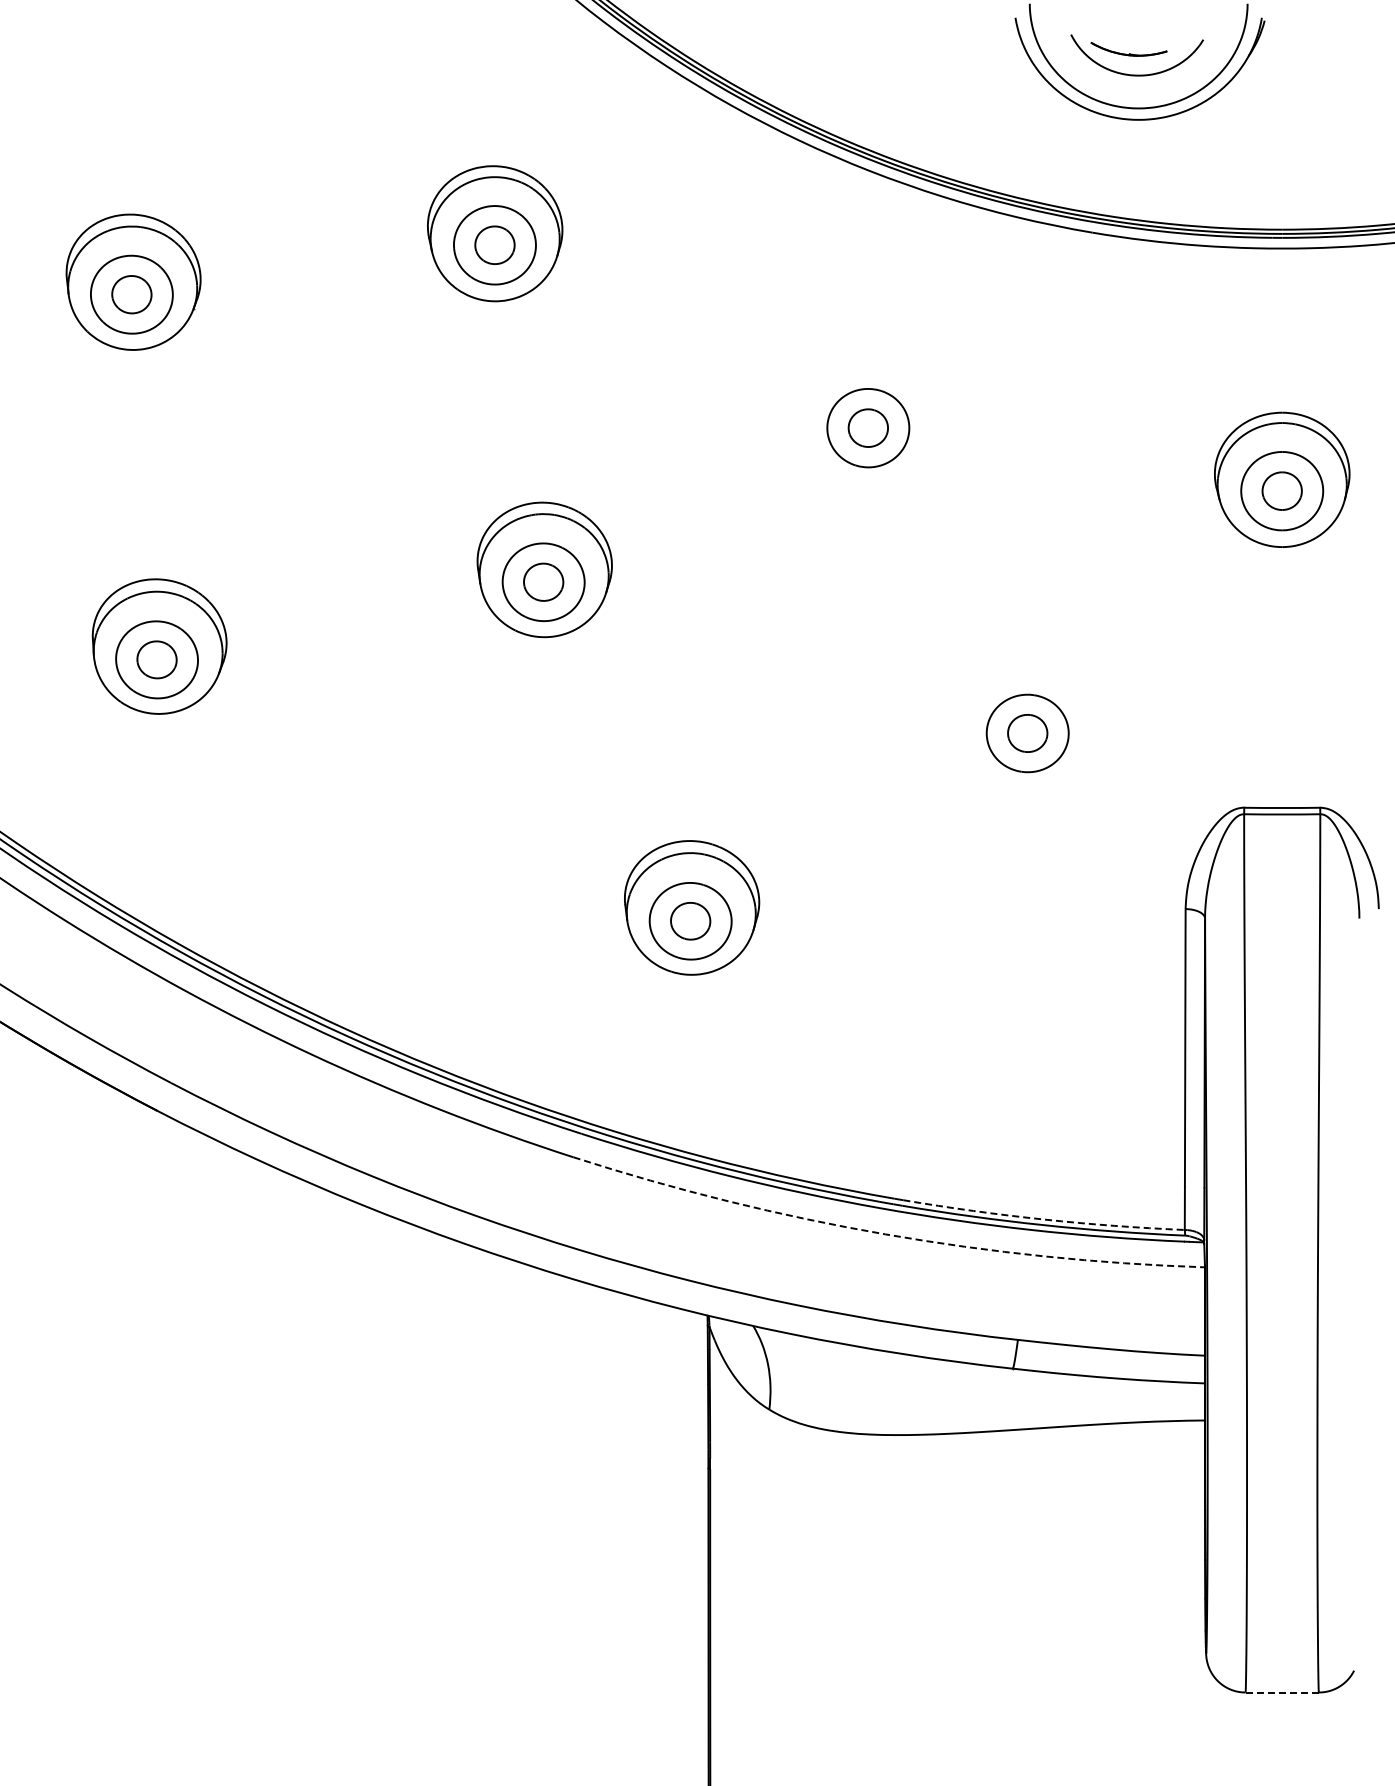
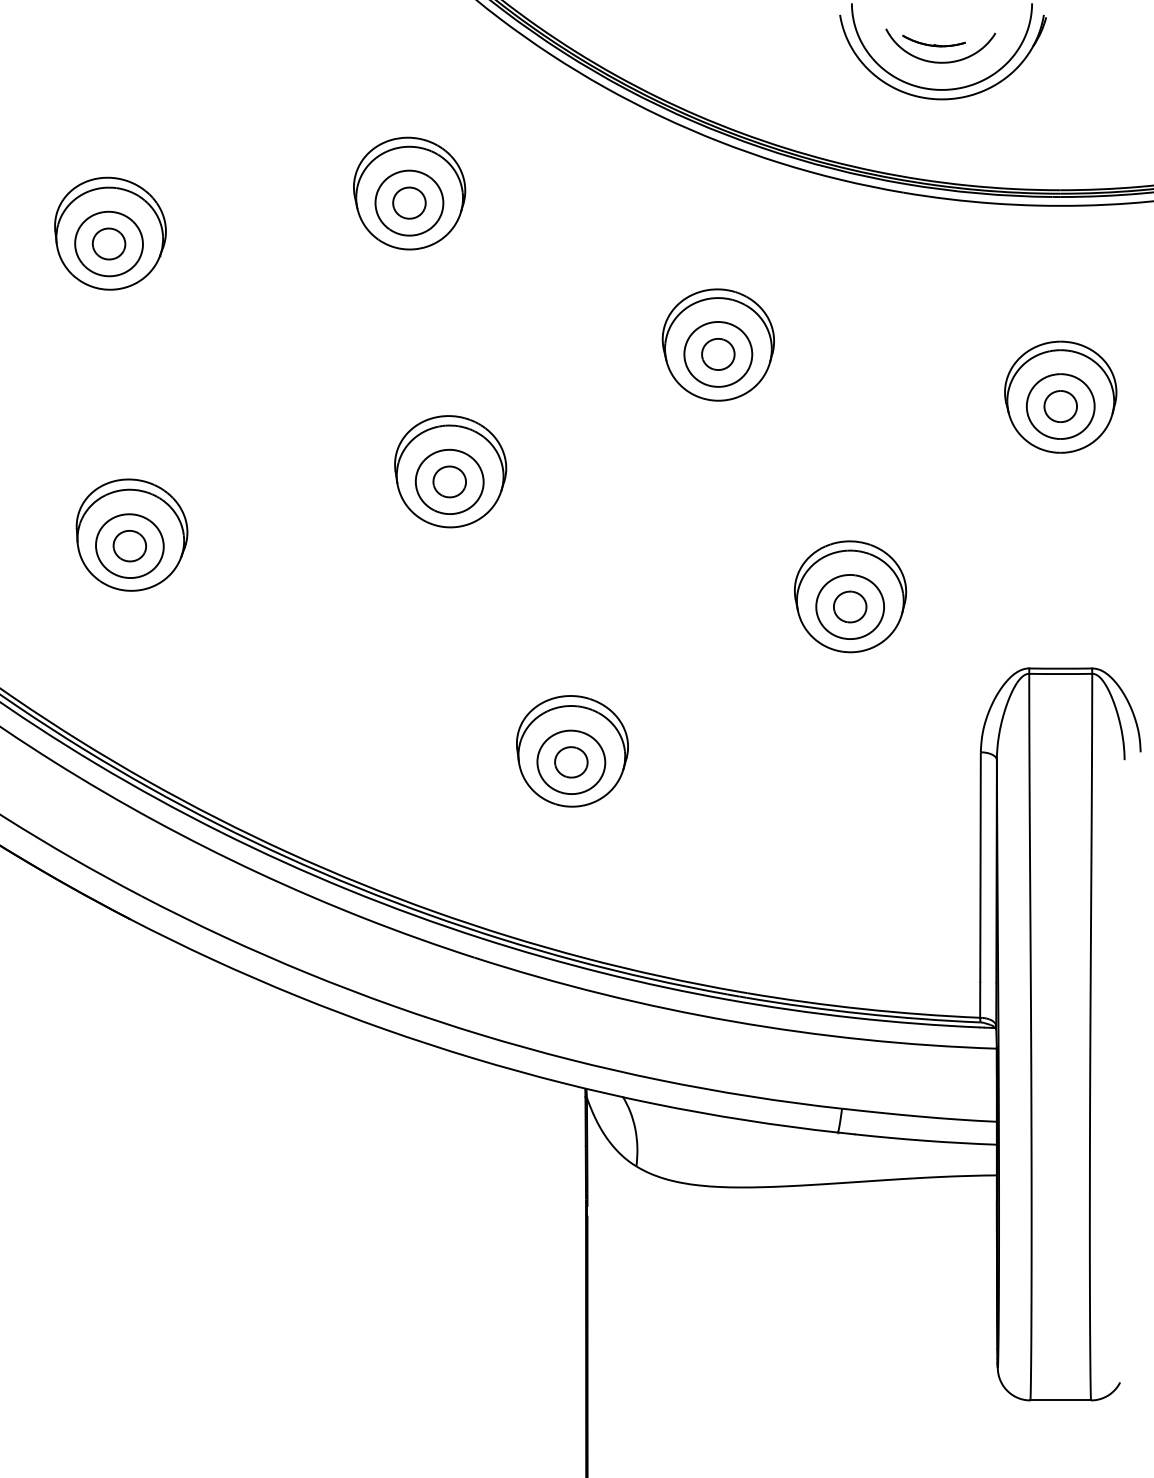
part: (868, 416) -> (718, 344), added
part: (1027, 721) -> (850, 597), added
arc: (1043, 1219) -> (863, 1009), dashed -> solid
arc: (885, 1234) -> (732, 1021), dashed -> solid
line: (1282, 1692) -> (1060, 1400), dashed -> solid

